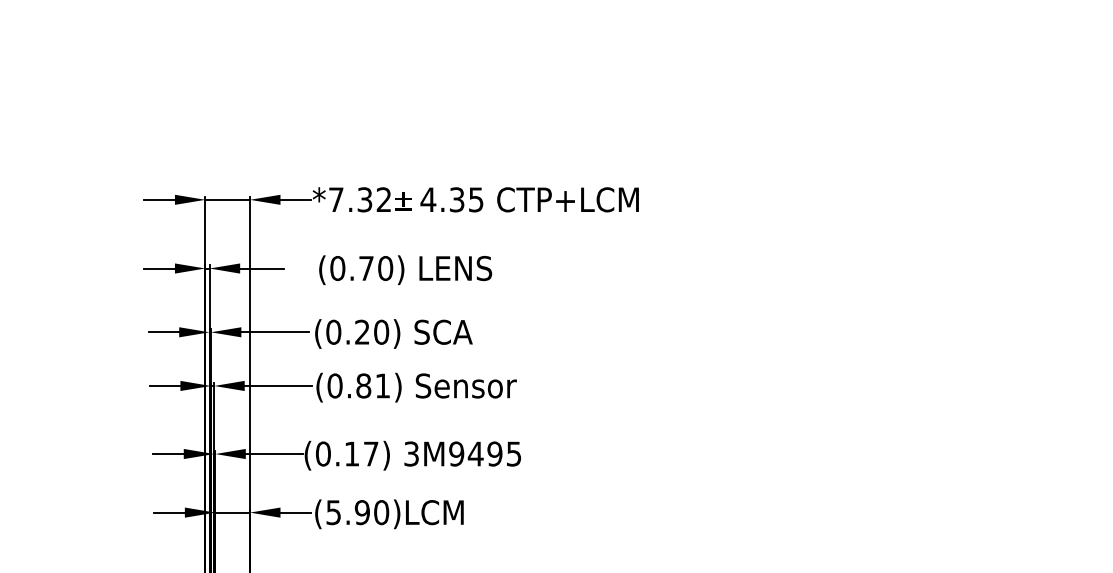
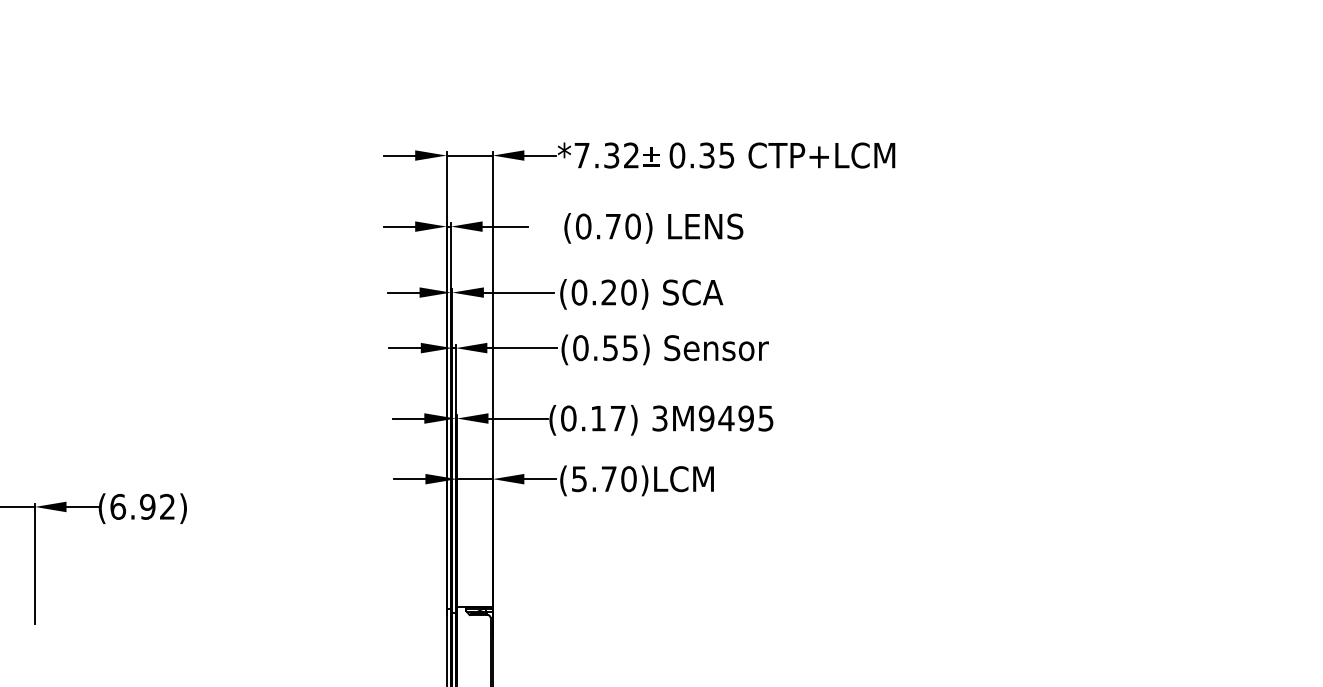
text: (428, 199) -> (677, 155), 4.35 -> 0.35
text: (372, 386) -> (619, 348), (0.81) -> (0.55)
text: (361, 512) -> (608, 479), (5.90)LCM -> (5.70)LCM

